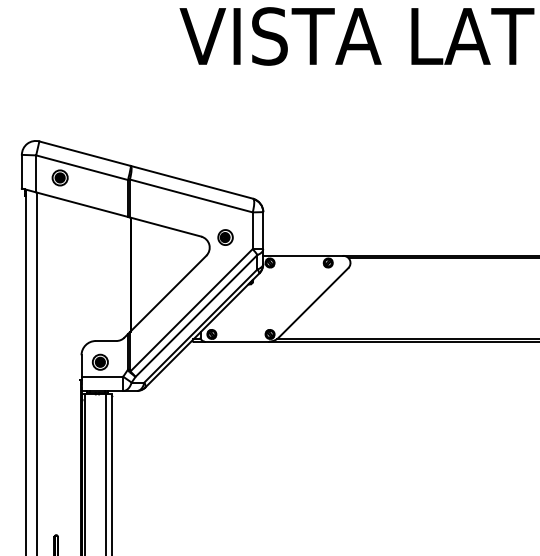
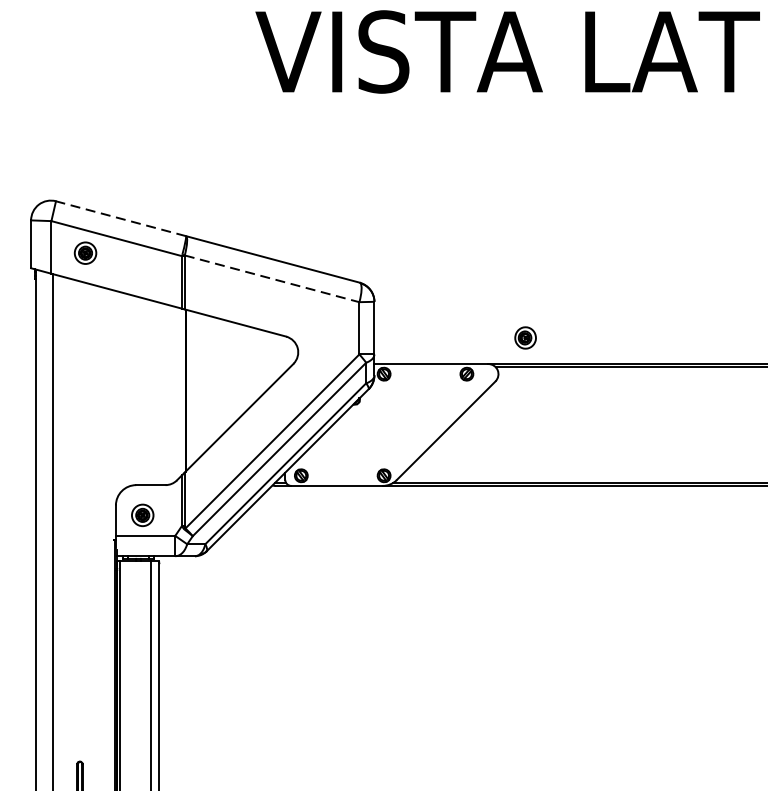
line: (84, 153) -> (120, 218), solid -> dashed
line: (191, 195) -> (272, 278), solid -> dashed
part: (225, 237) -> (525, 337), moved

